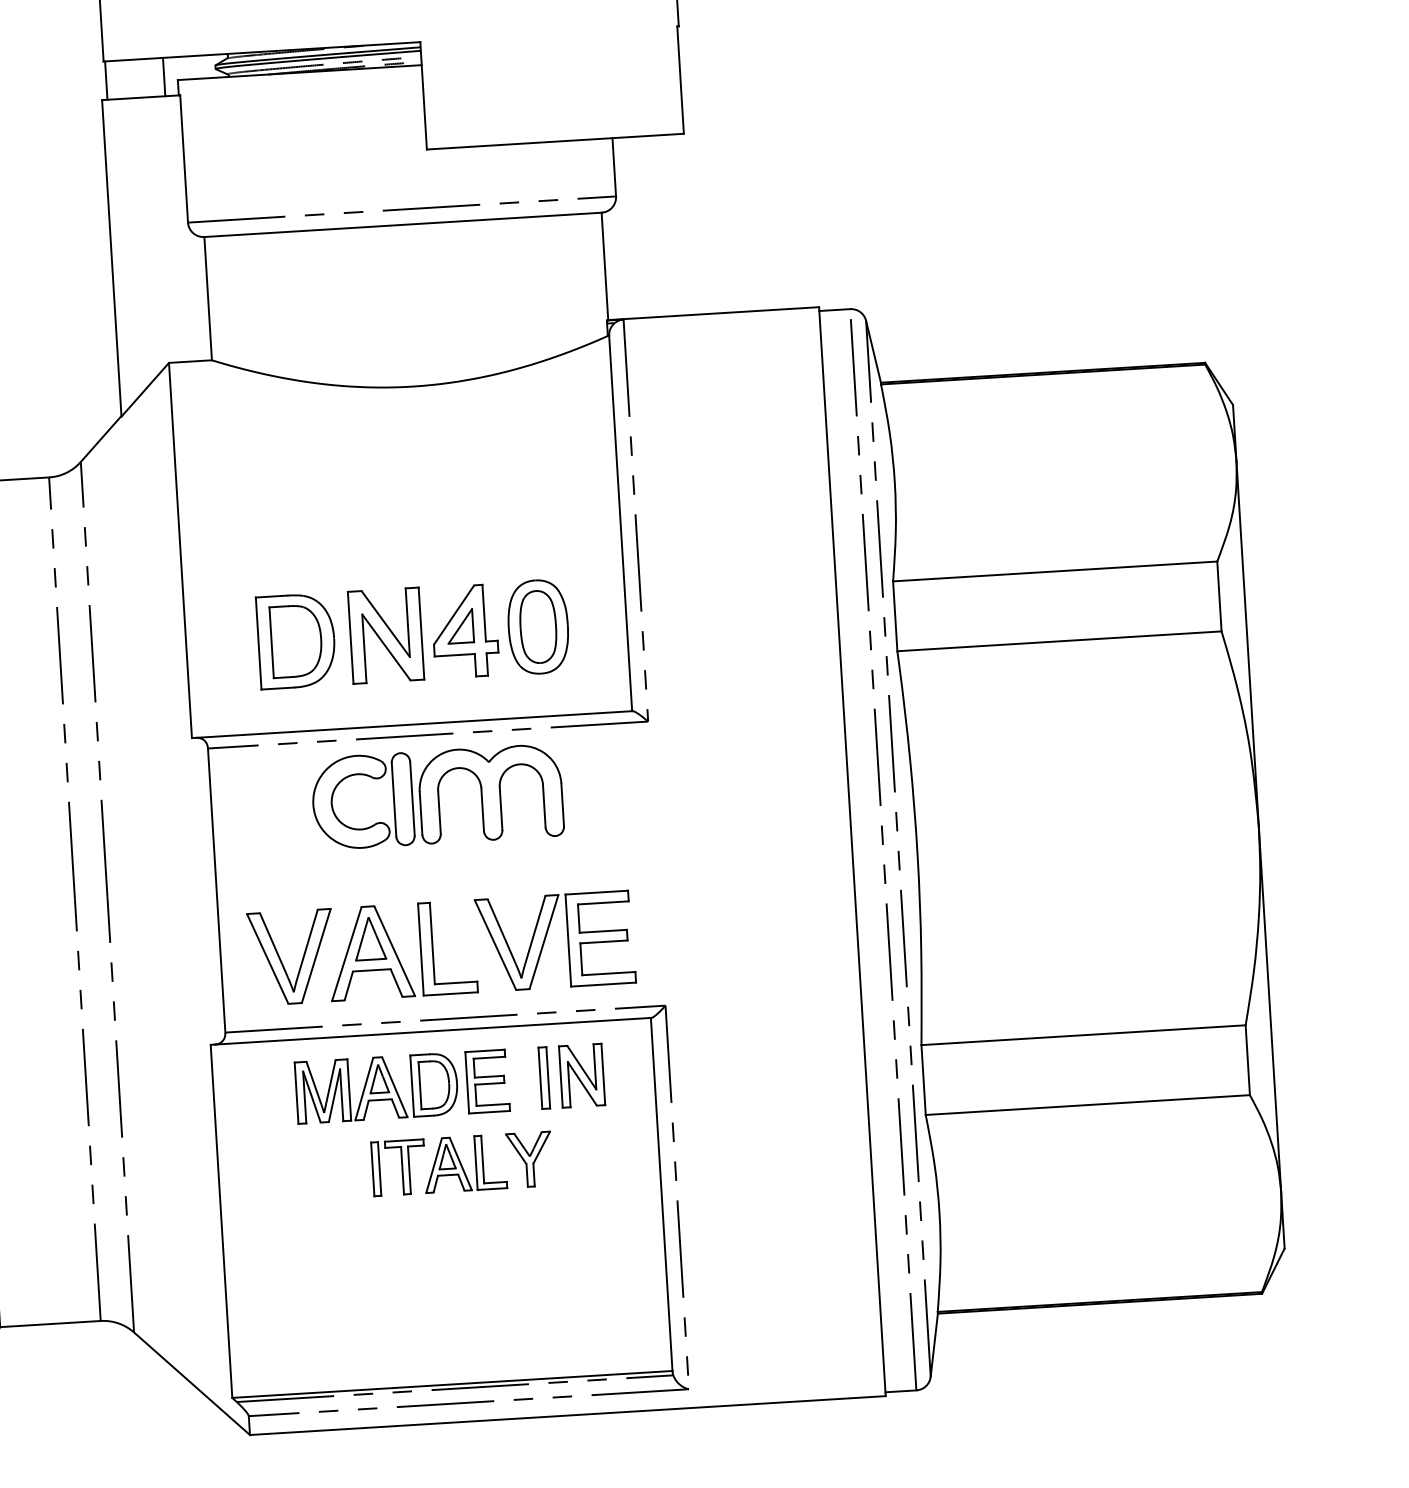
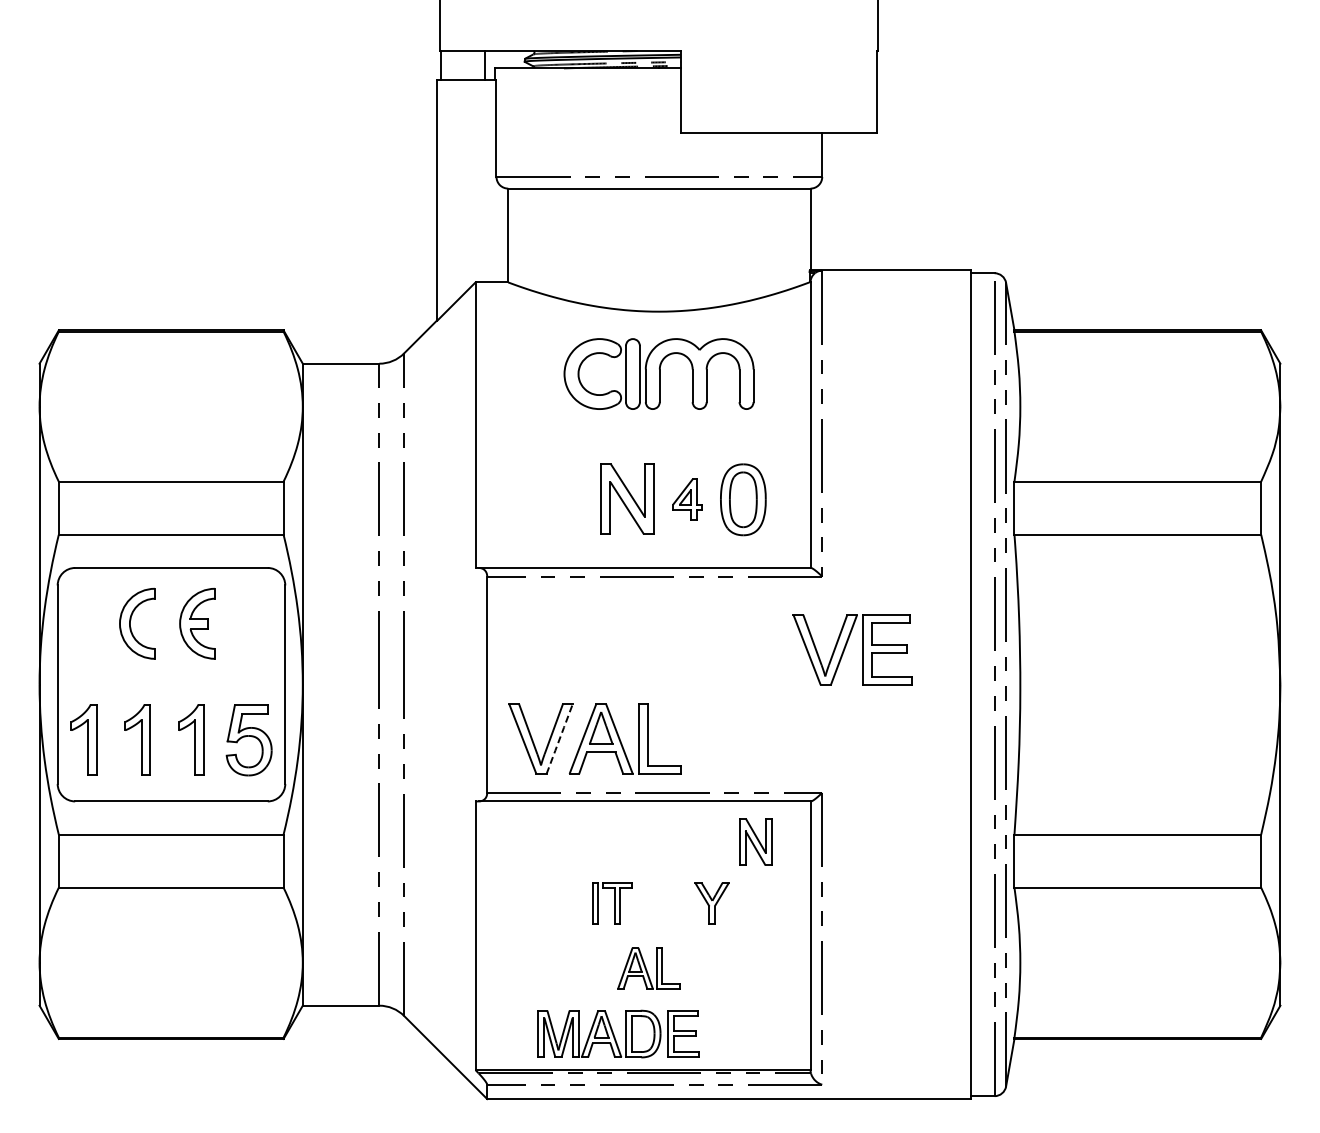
part: (464, 631) -> (687, 499), size x0.6
part: (296, 641) -> (559, 499), removed
part: (436, 796) -> (658, 373), moved
part: (546, 937) -> (846, 646), moved
line: (315, 955) -> (559, 738), solid -> dashed
part: (543, 1077) -> (726, 841), removed
part: (401, 1086) -> (618, 1033), moved
part: (464, 1163) -> (648, 968), moved

